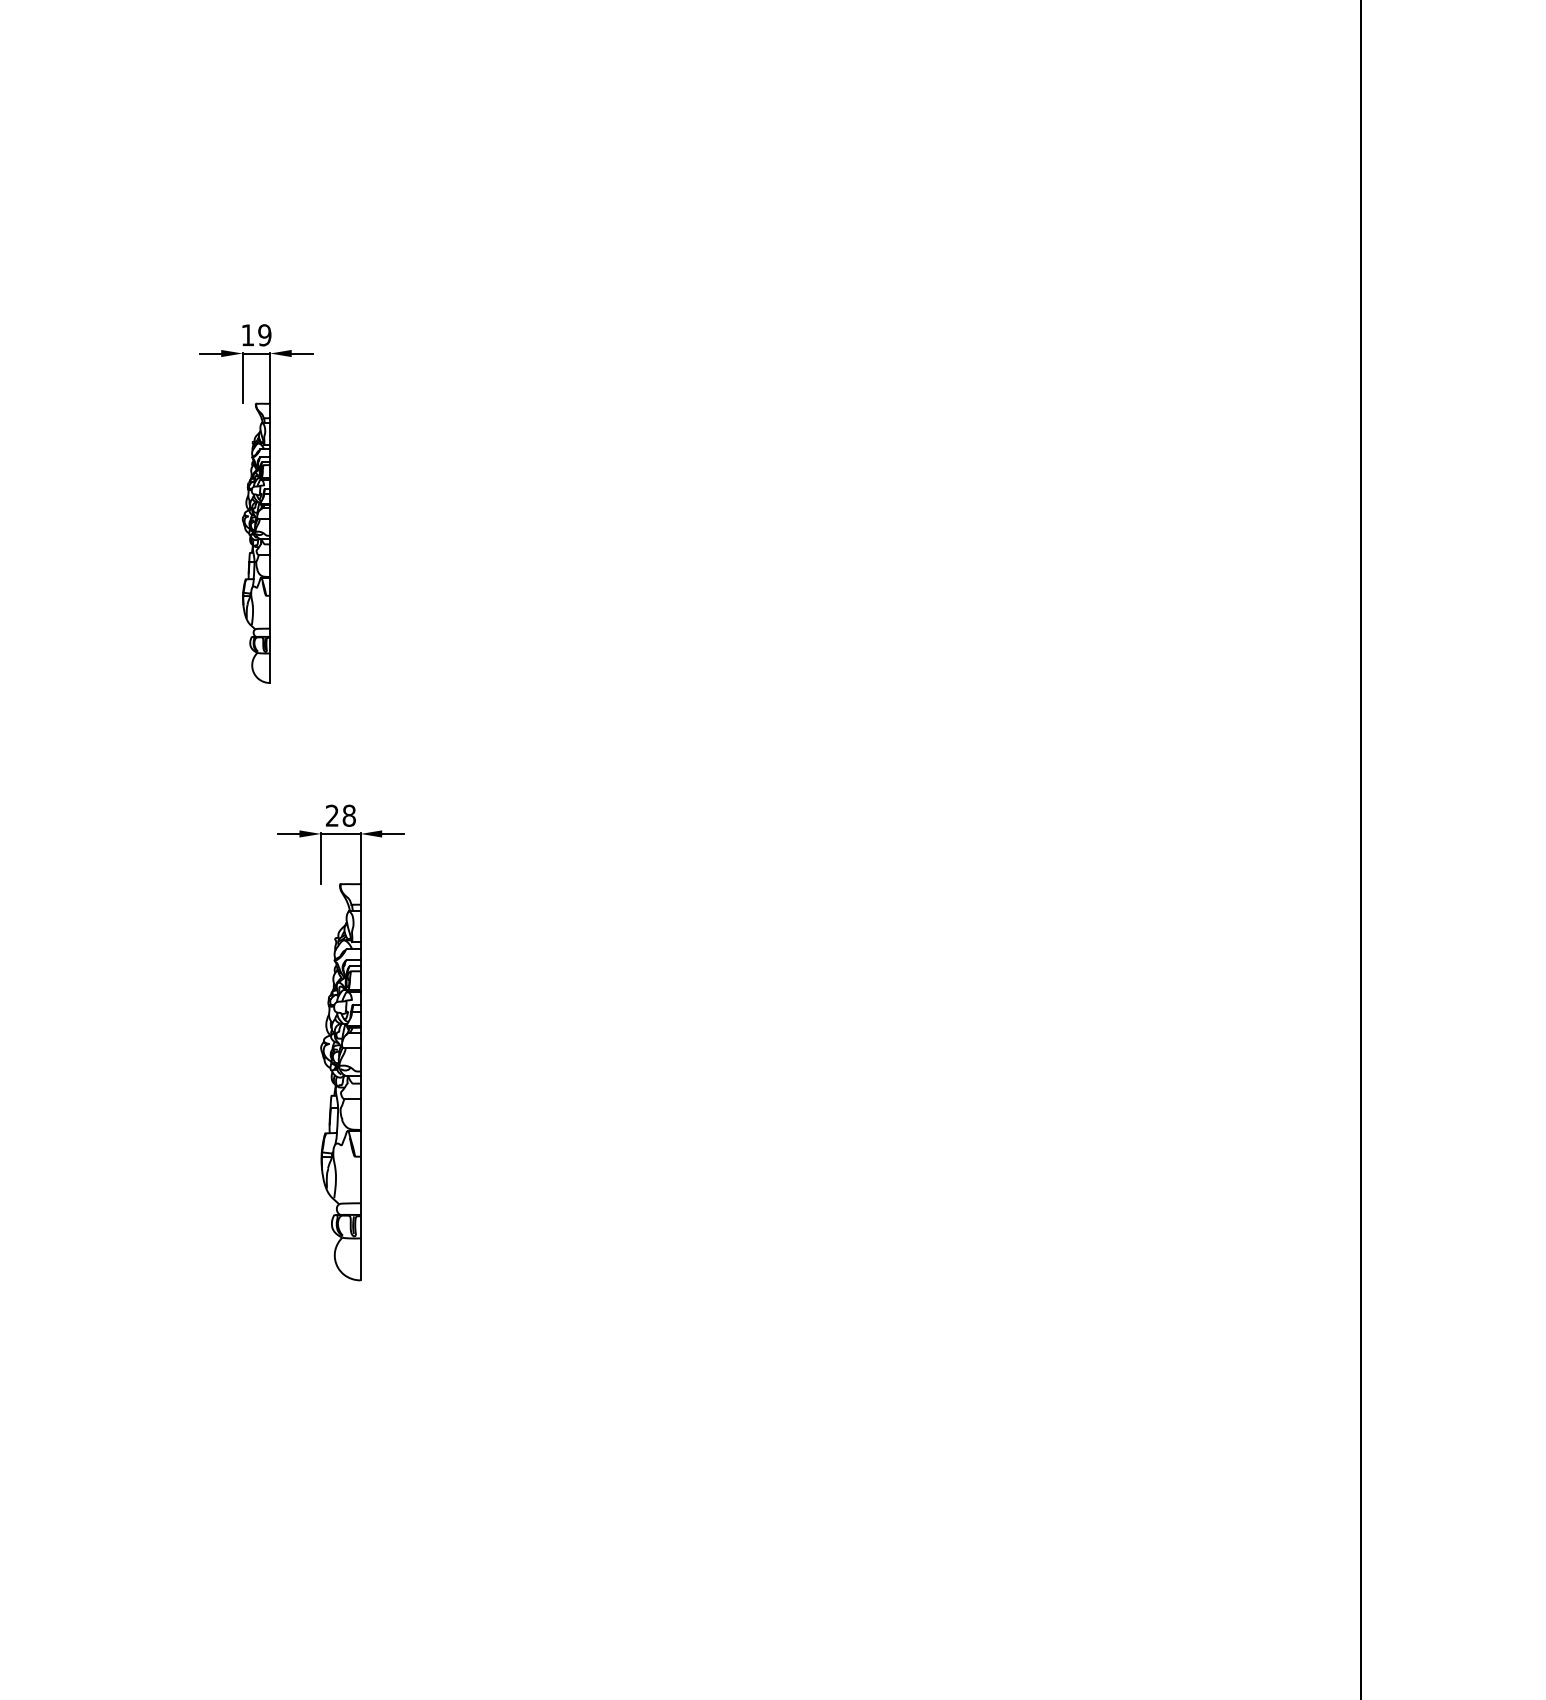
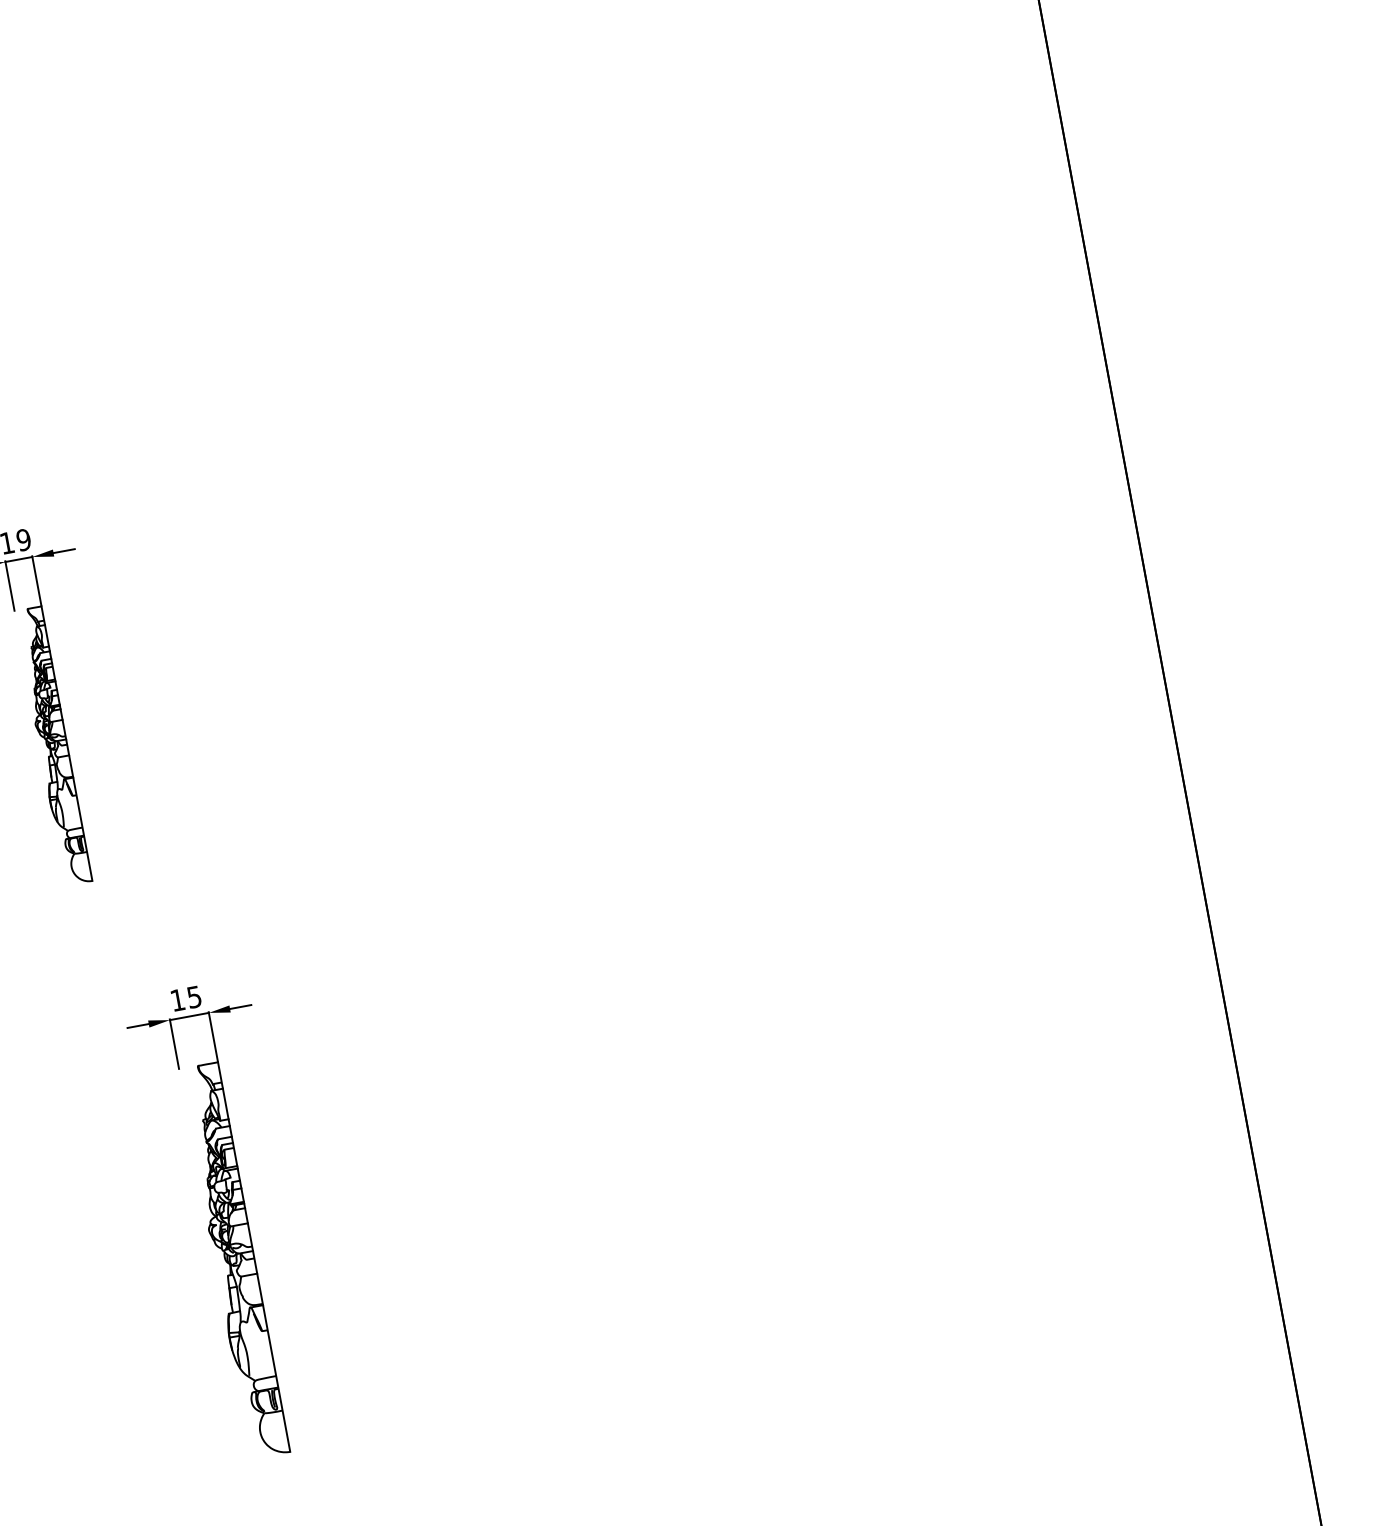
text: (340, 815) -> (185, 998), 28 -> 15

